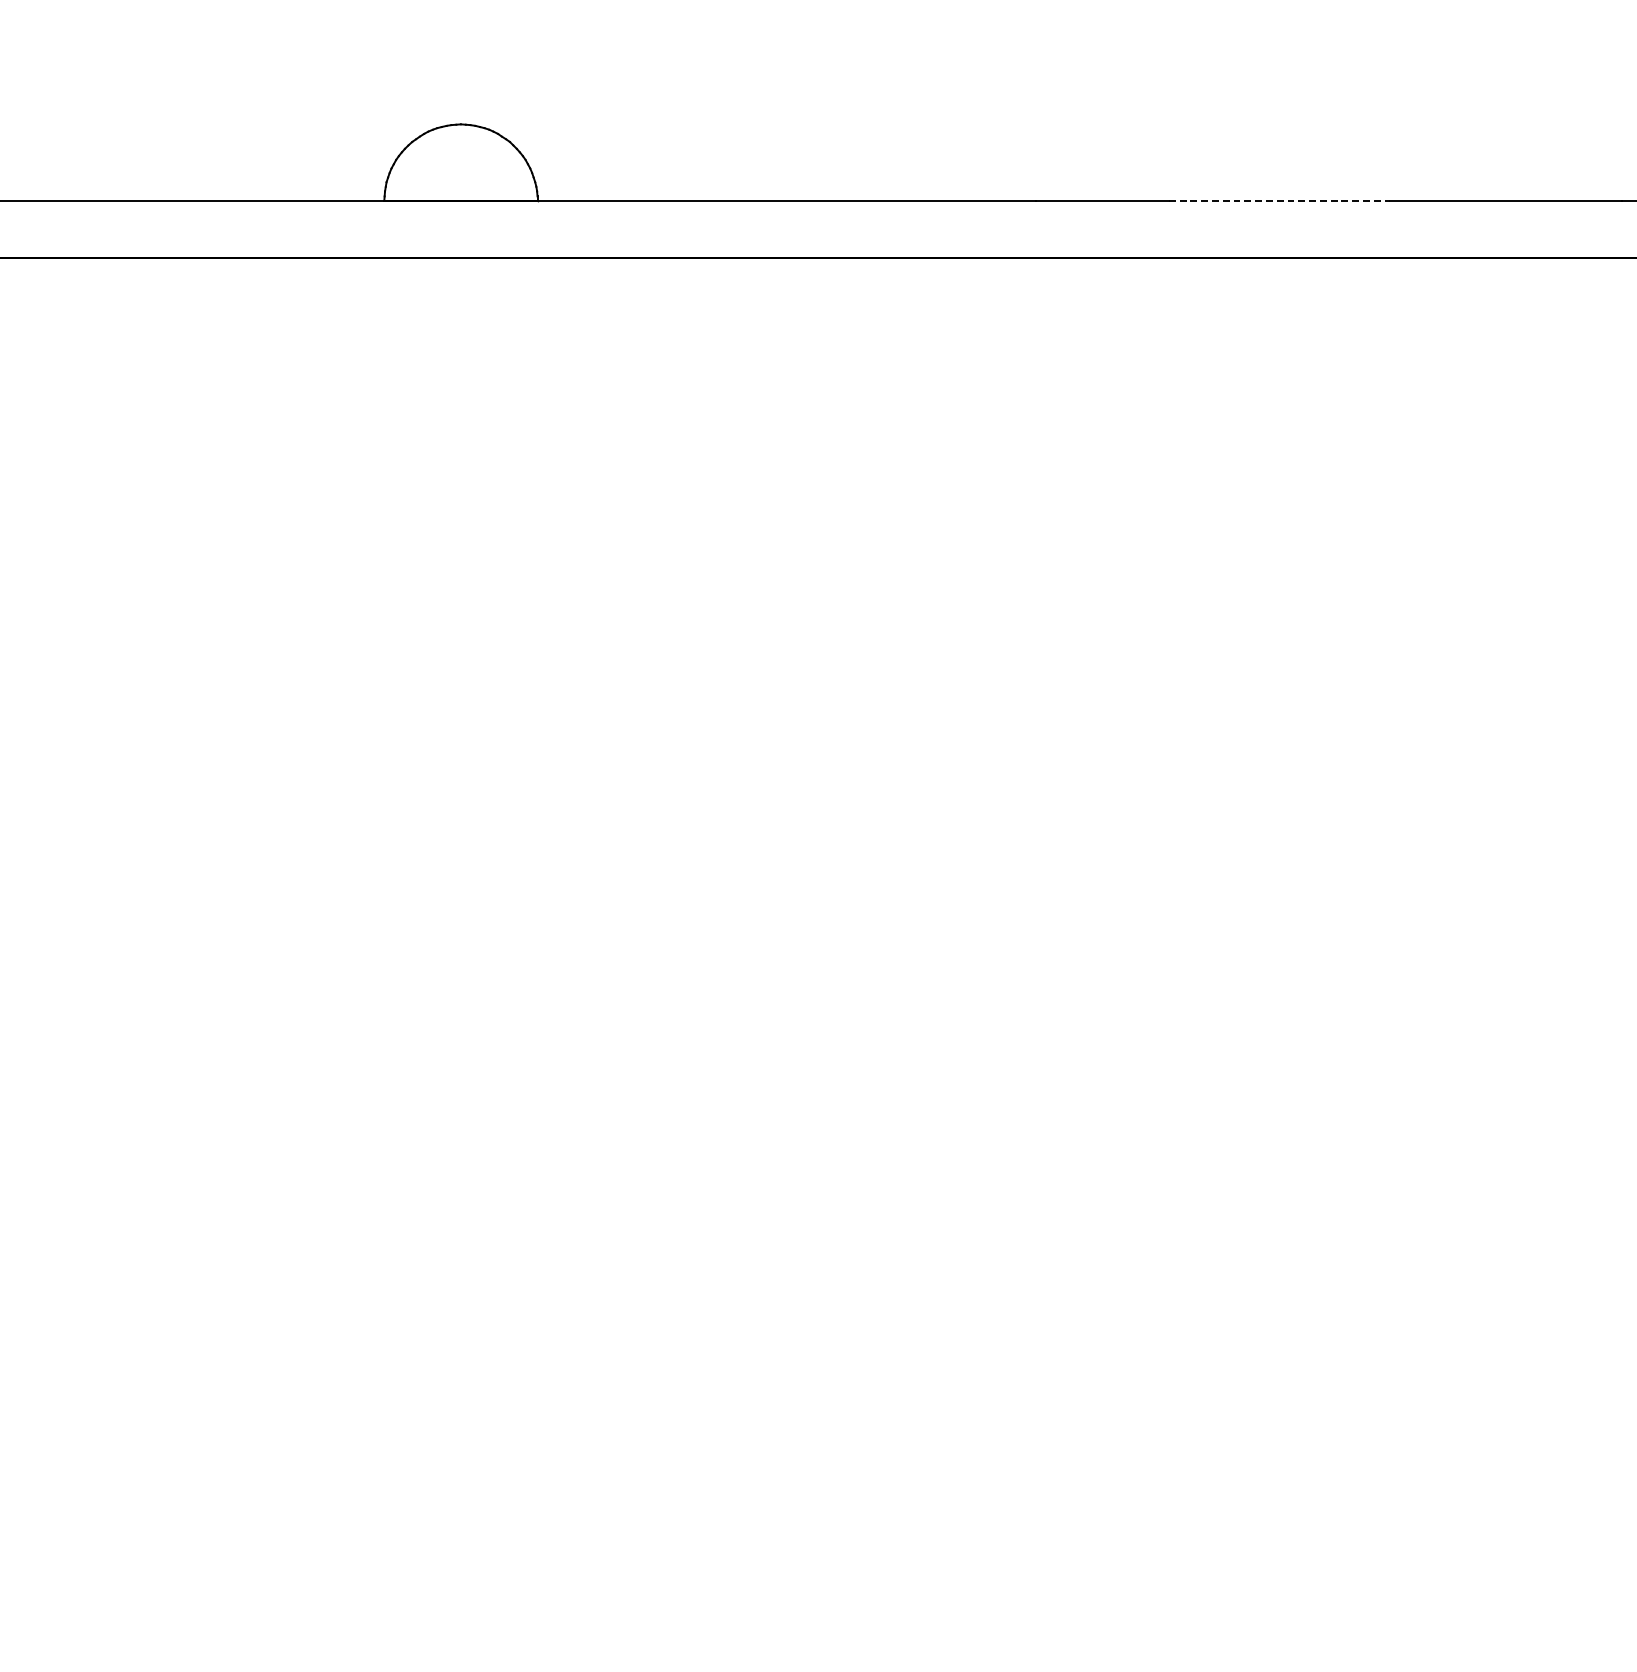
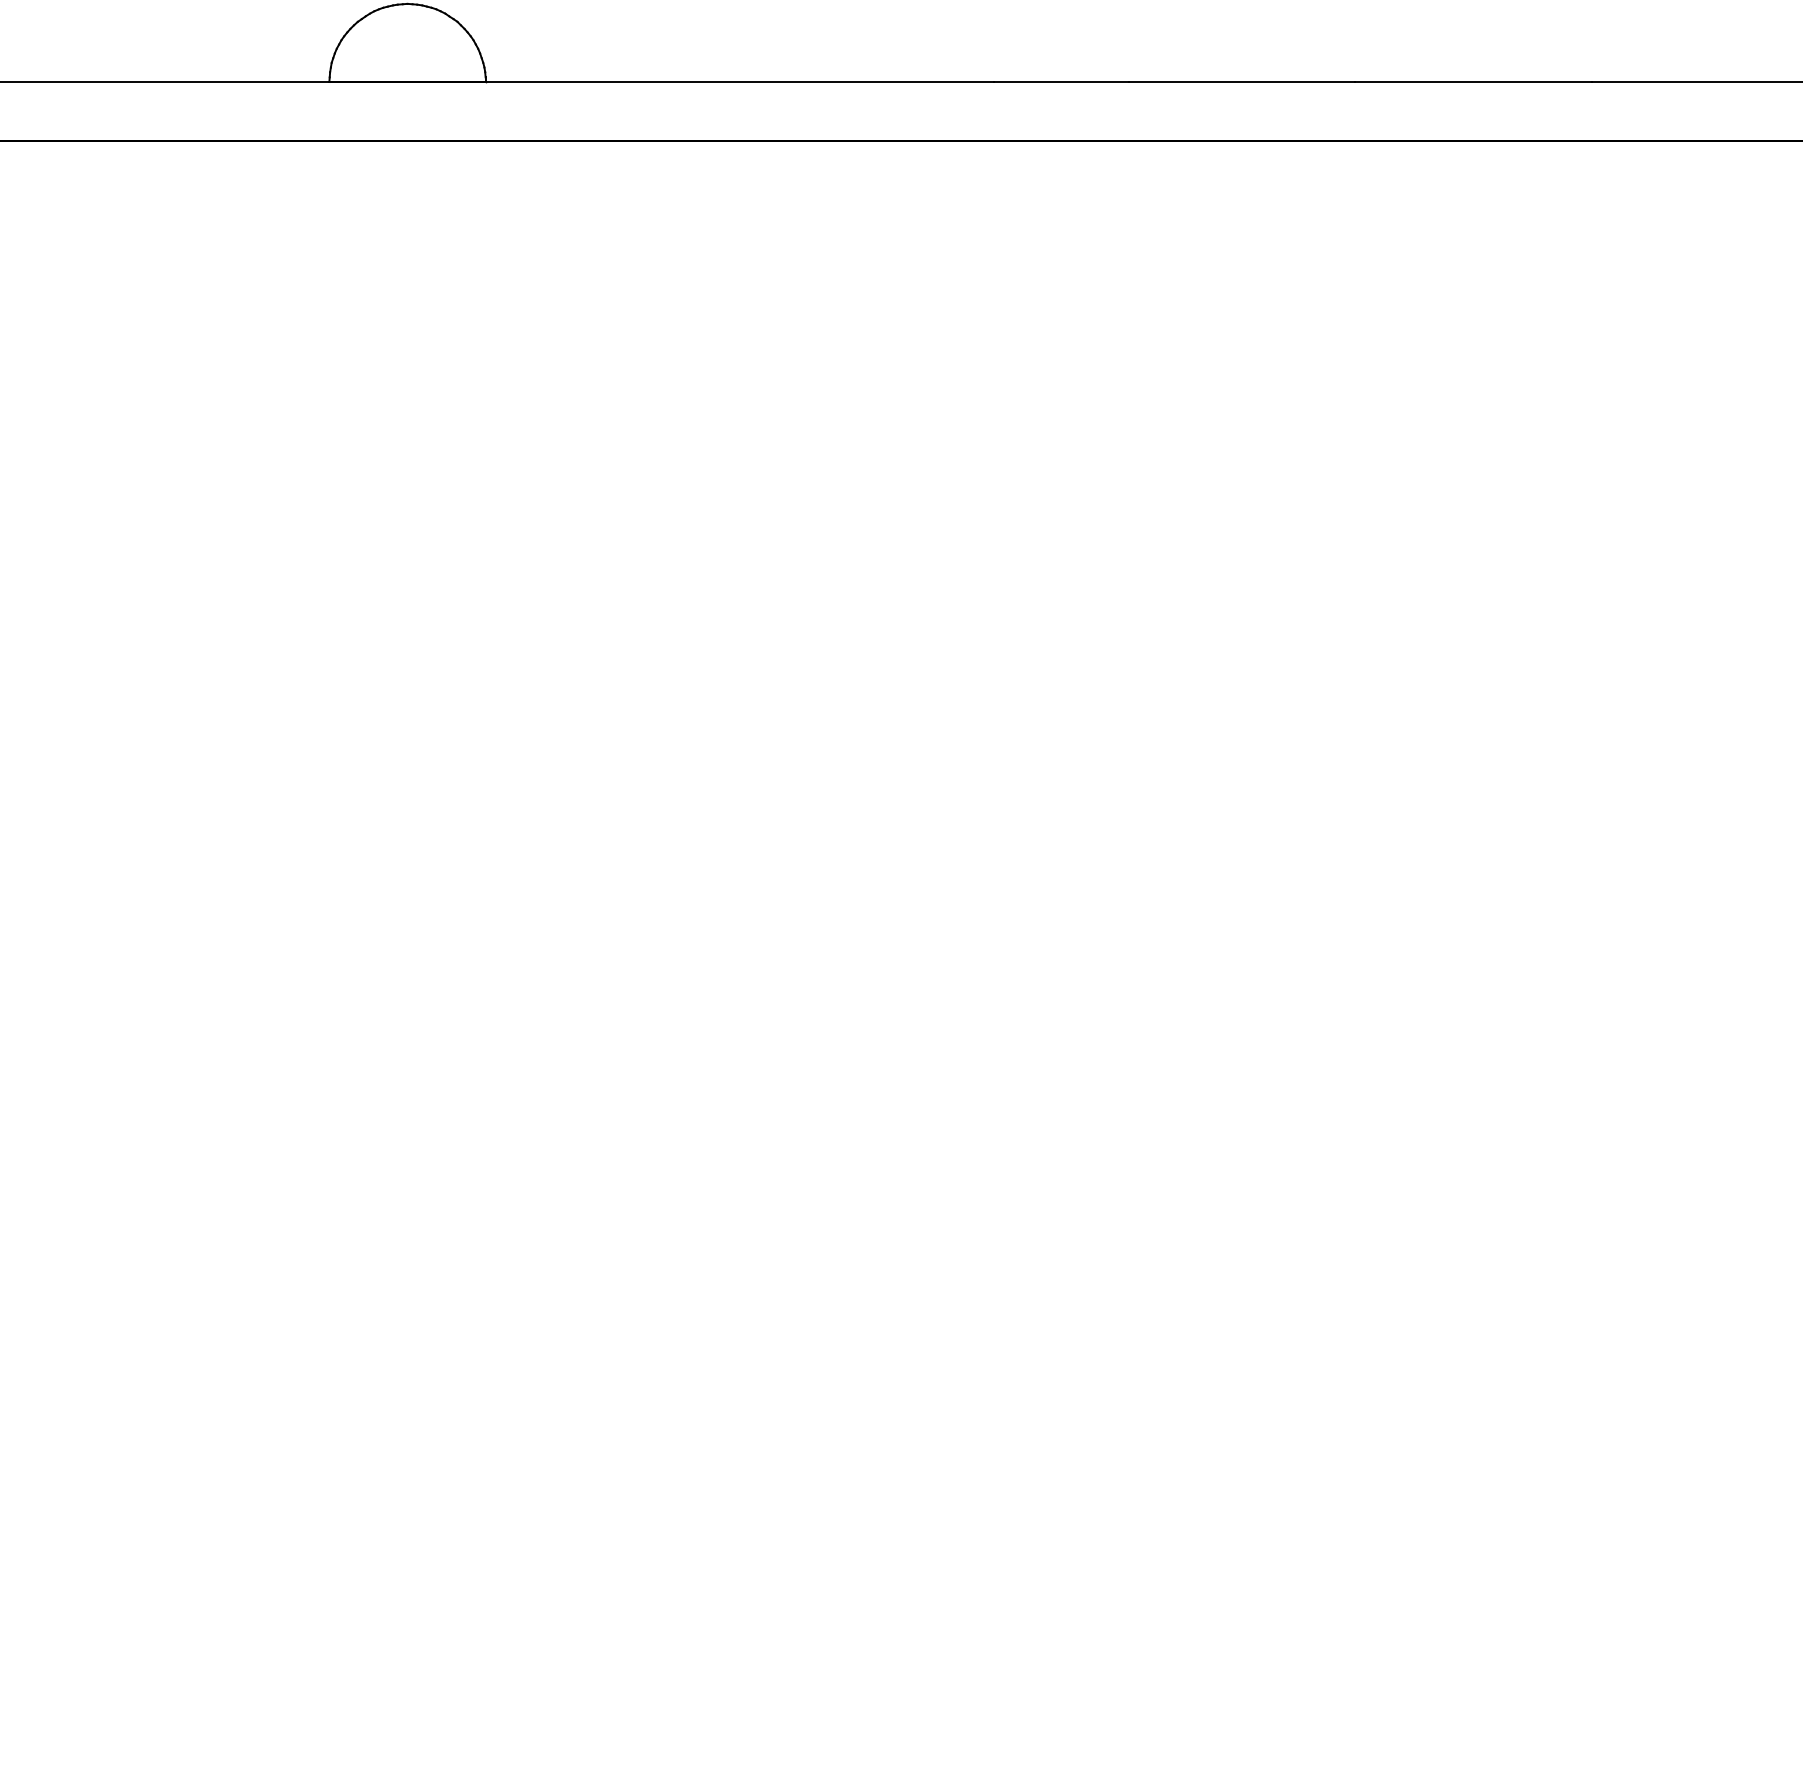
line: (1278, 201) -> (1241, 82), dashed -> solid

